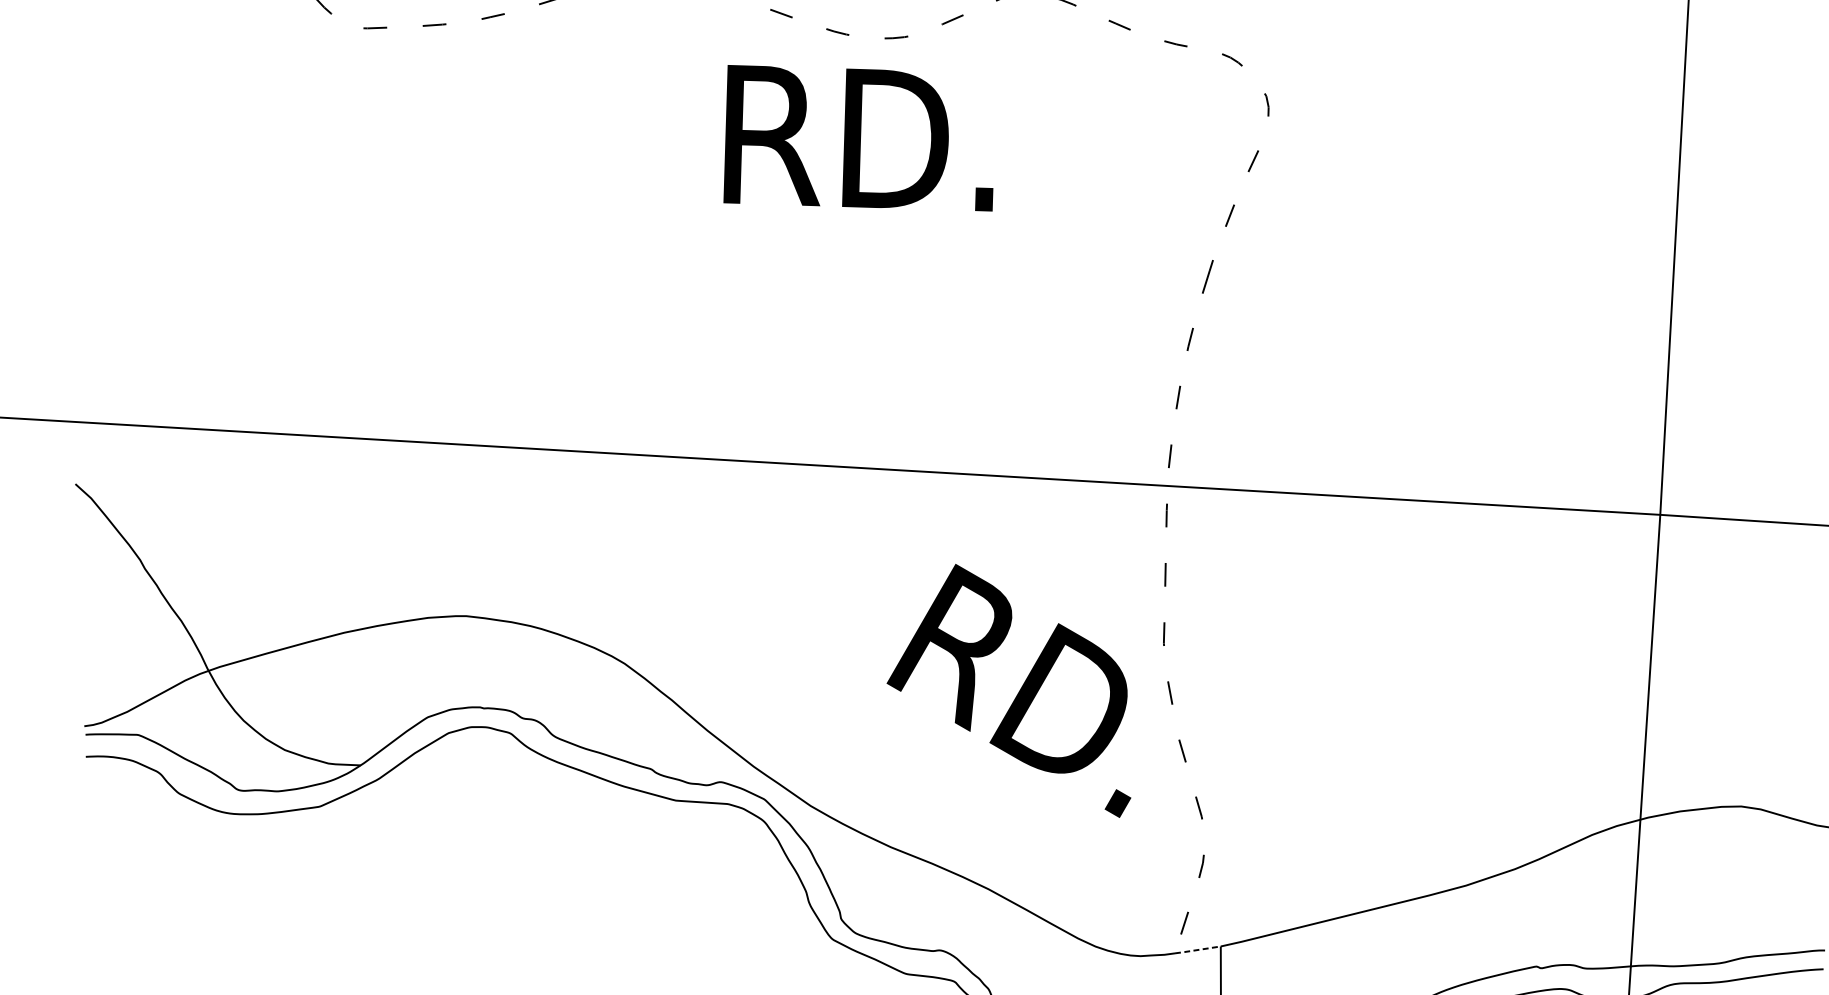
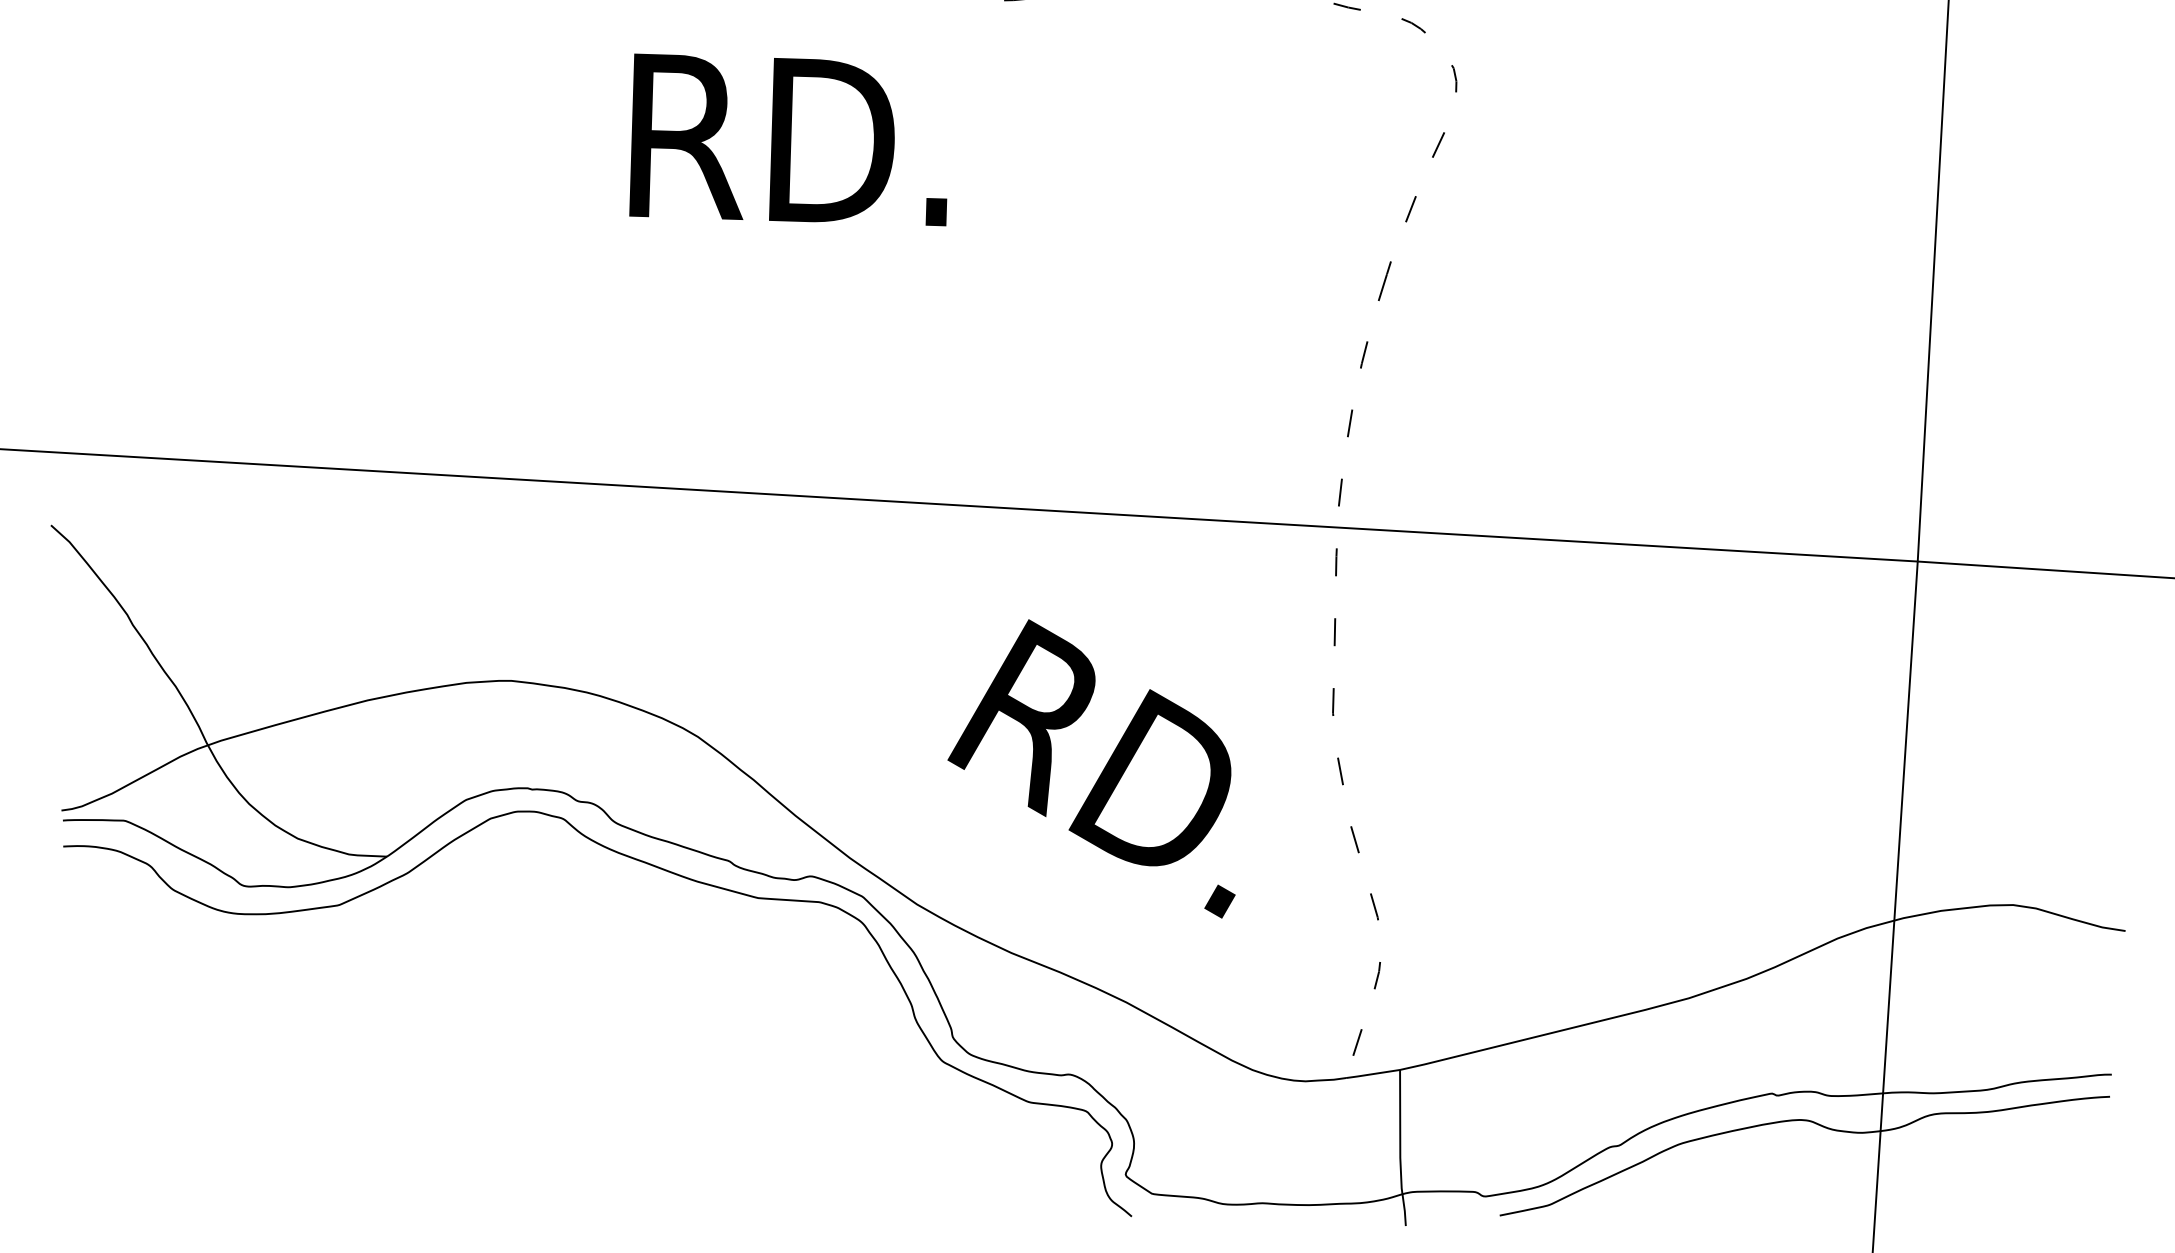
text: (858, 137) -> (788, 139), moved
text: (1008, 690) -> (1091, 768), moved
line: (1197, 950) -> (1372, 1074), dashed -> solid

